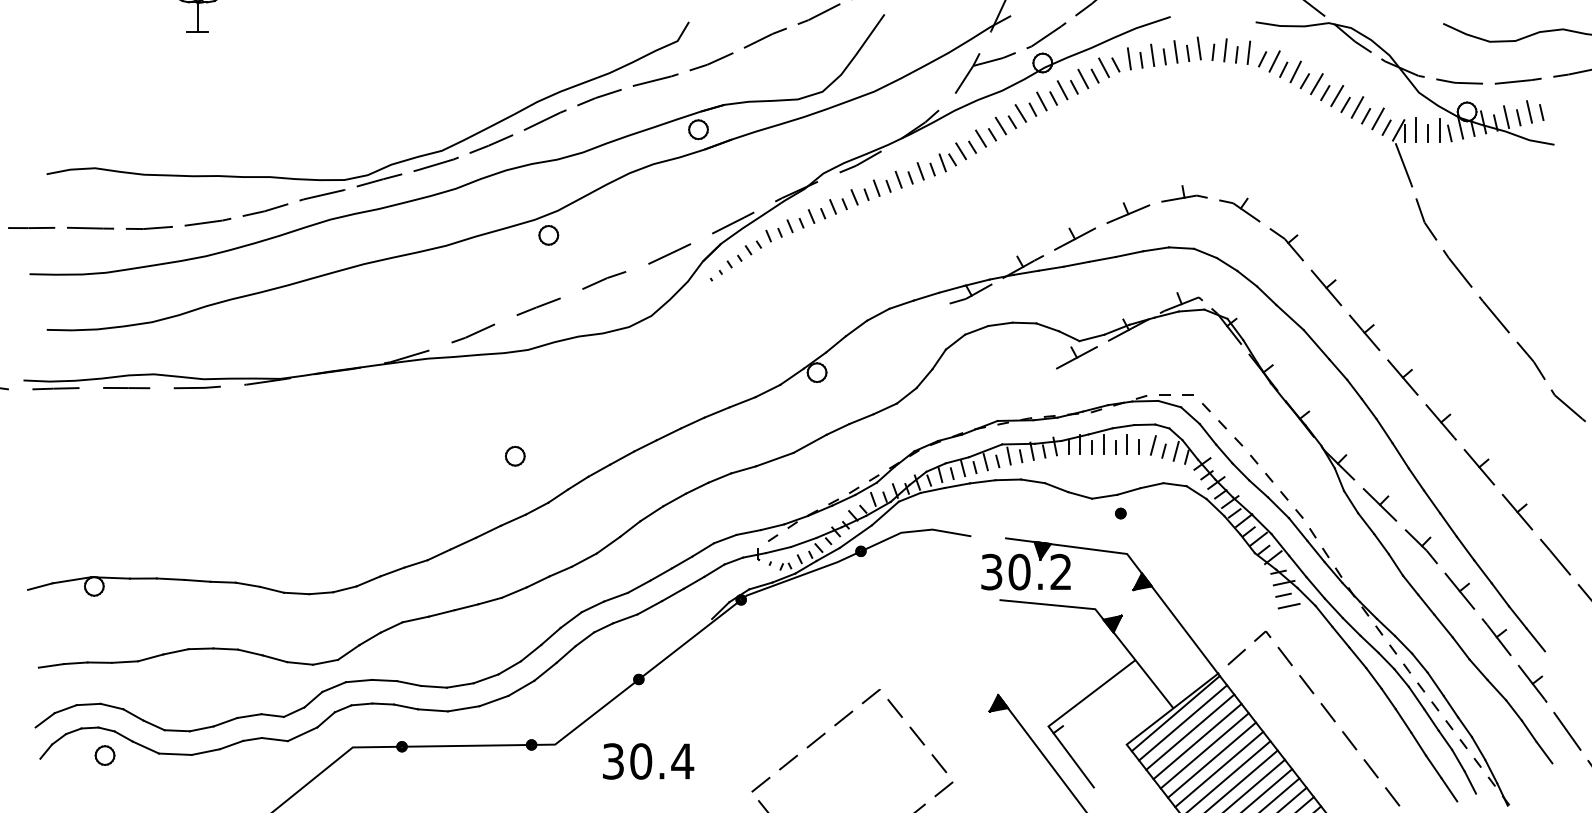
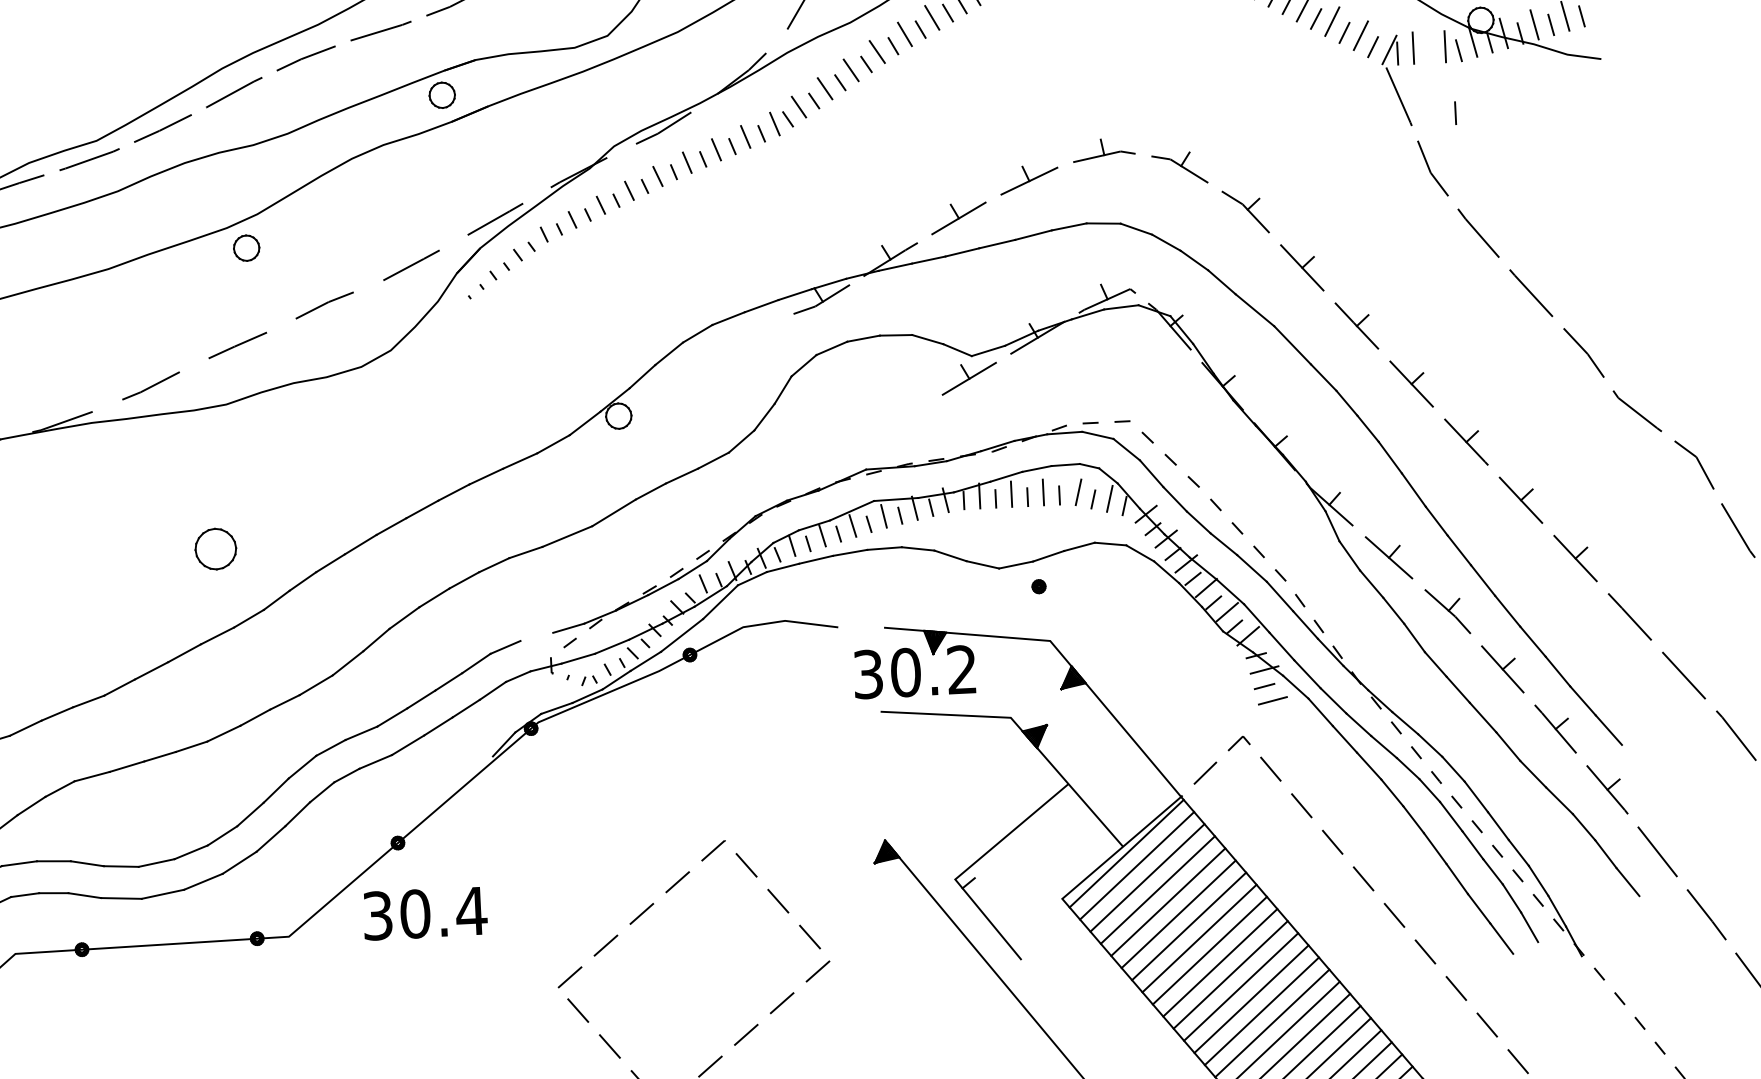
line: (1427, 133) -> (1454, 113), moved
part: (515, 456) -> (216, 549), size x1.6
line: (748, 532) -> (536, 636), removed
text: (648, 761) -> (425, 913), moved

